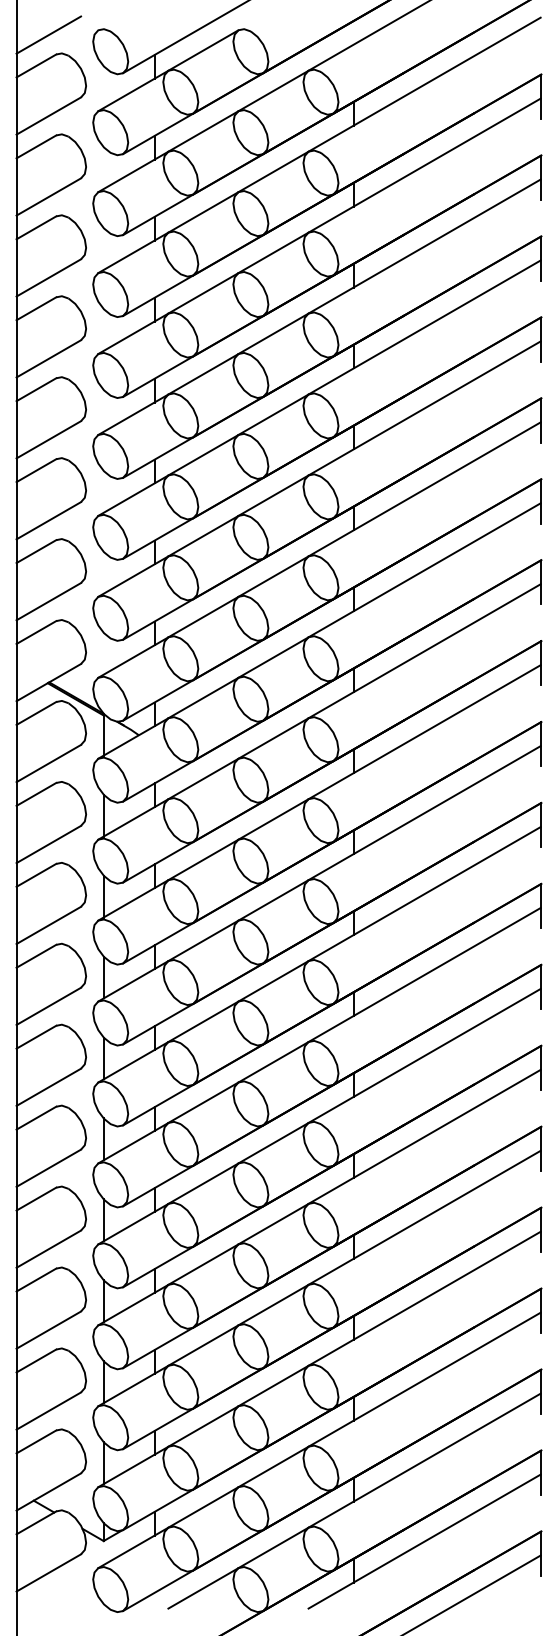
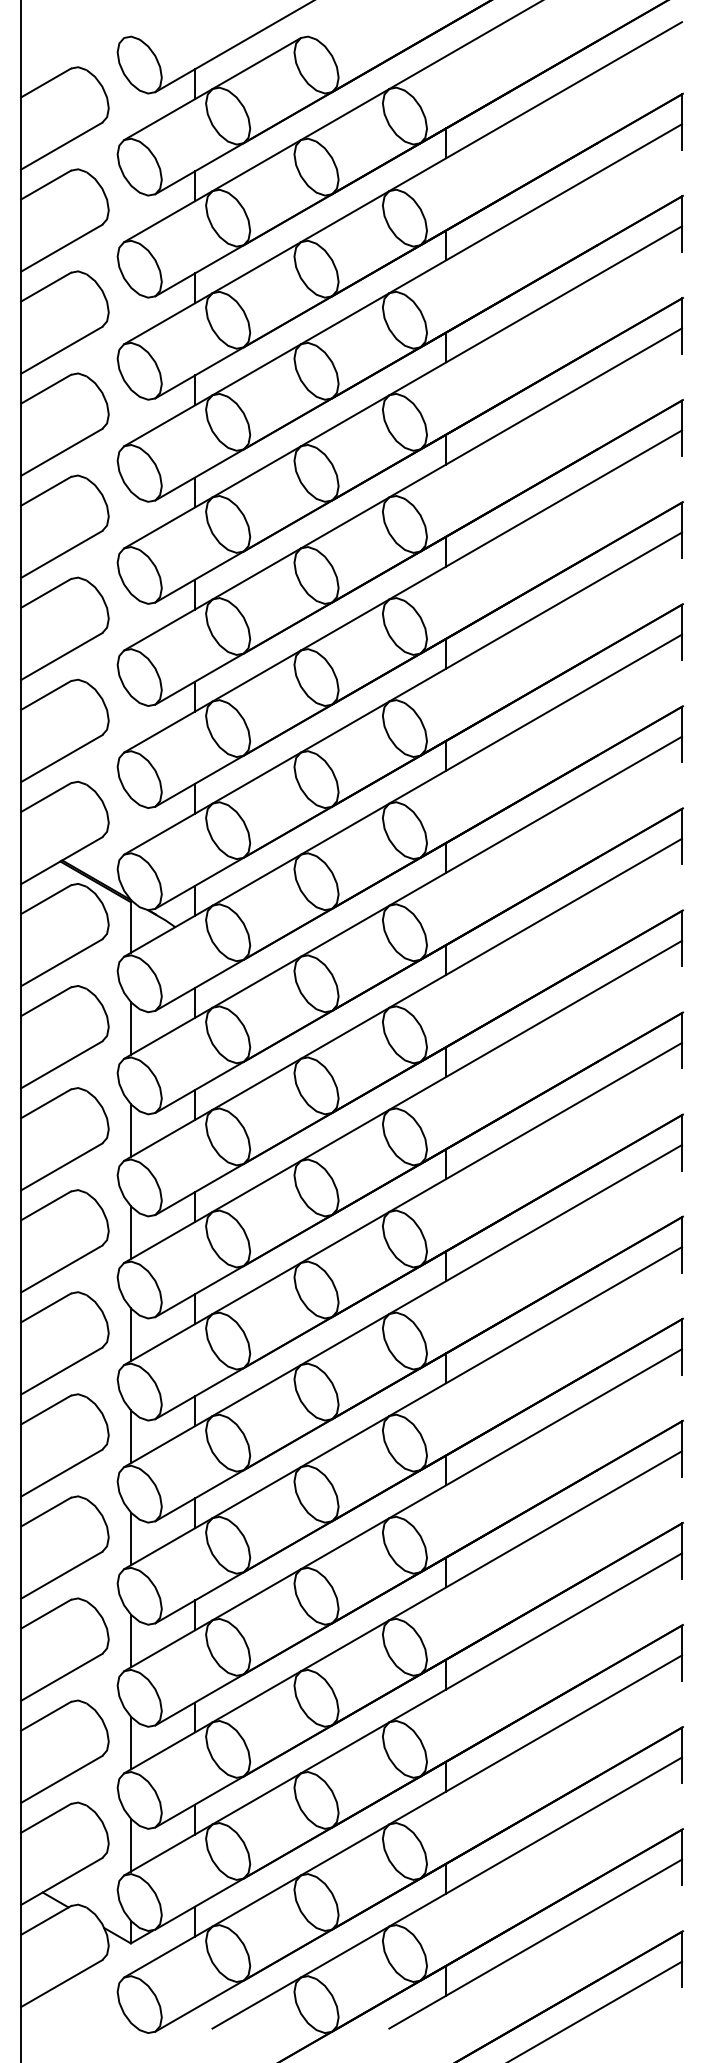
line: (48, 34) -> (61, 43), removed

